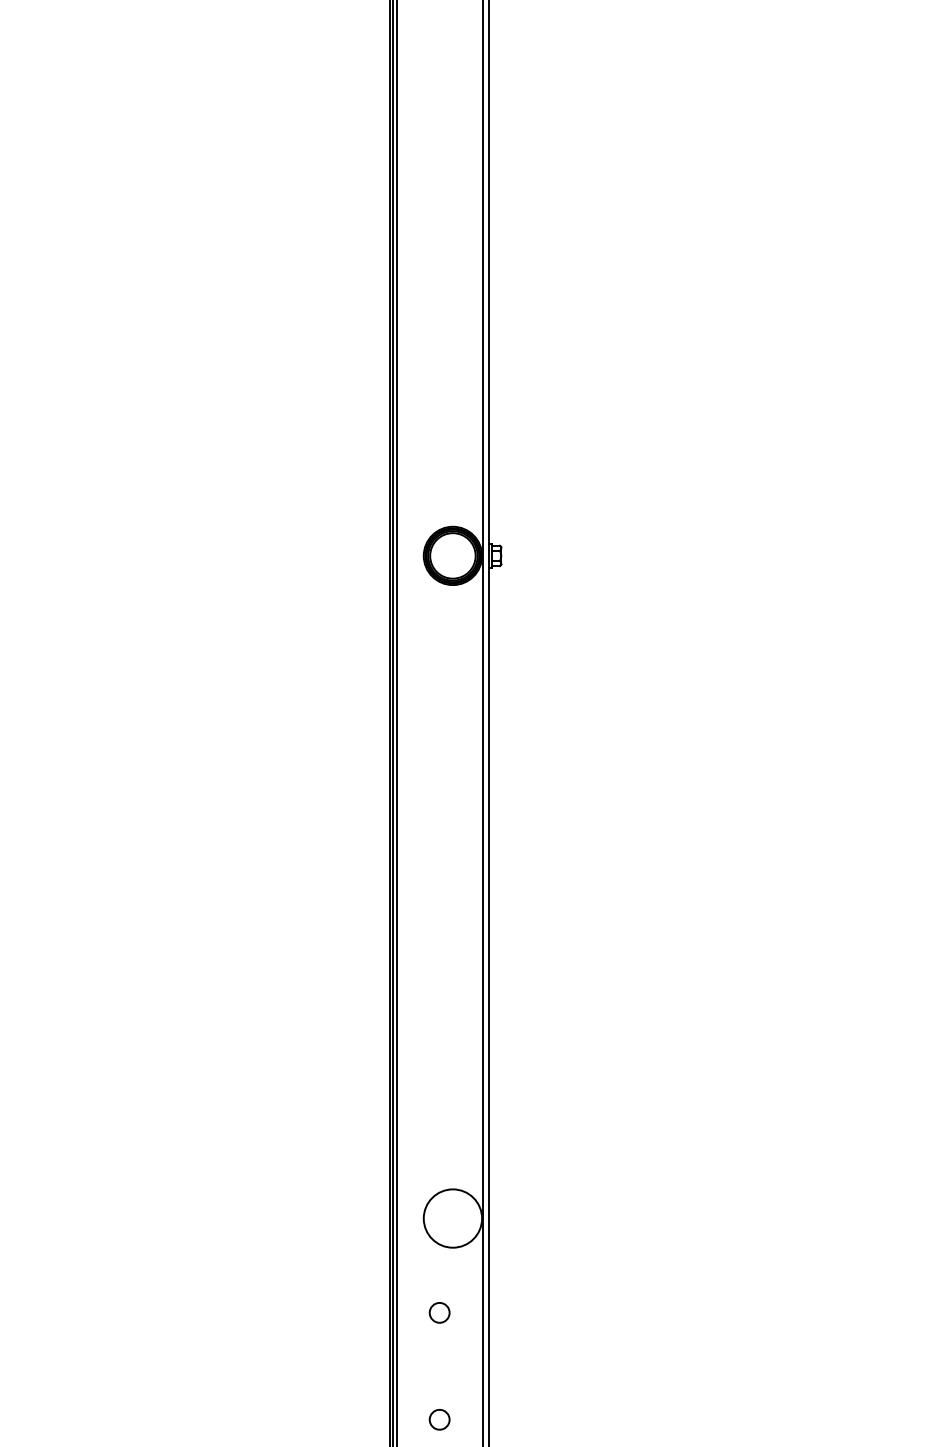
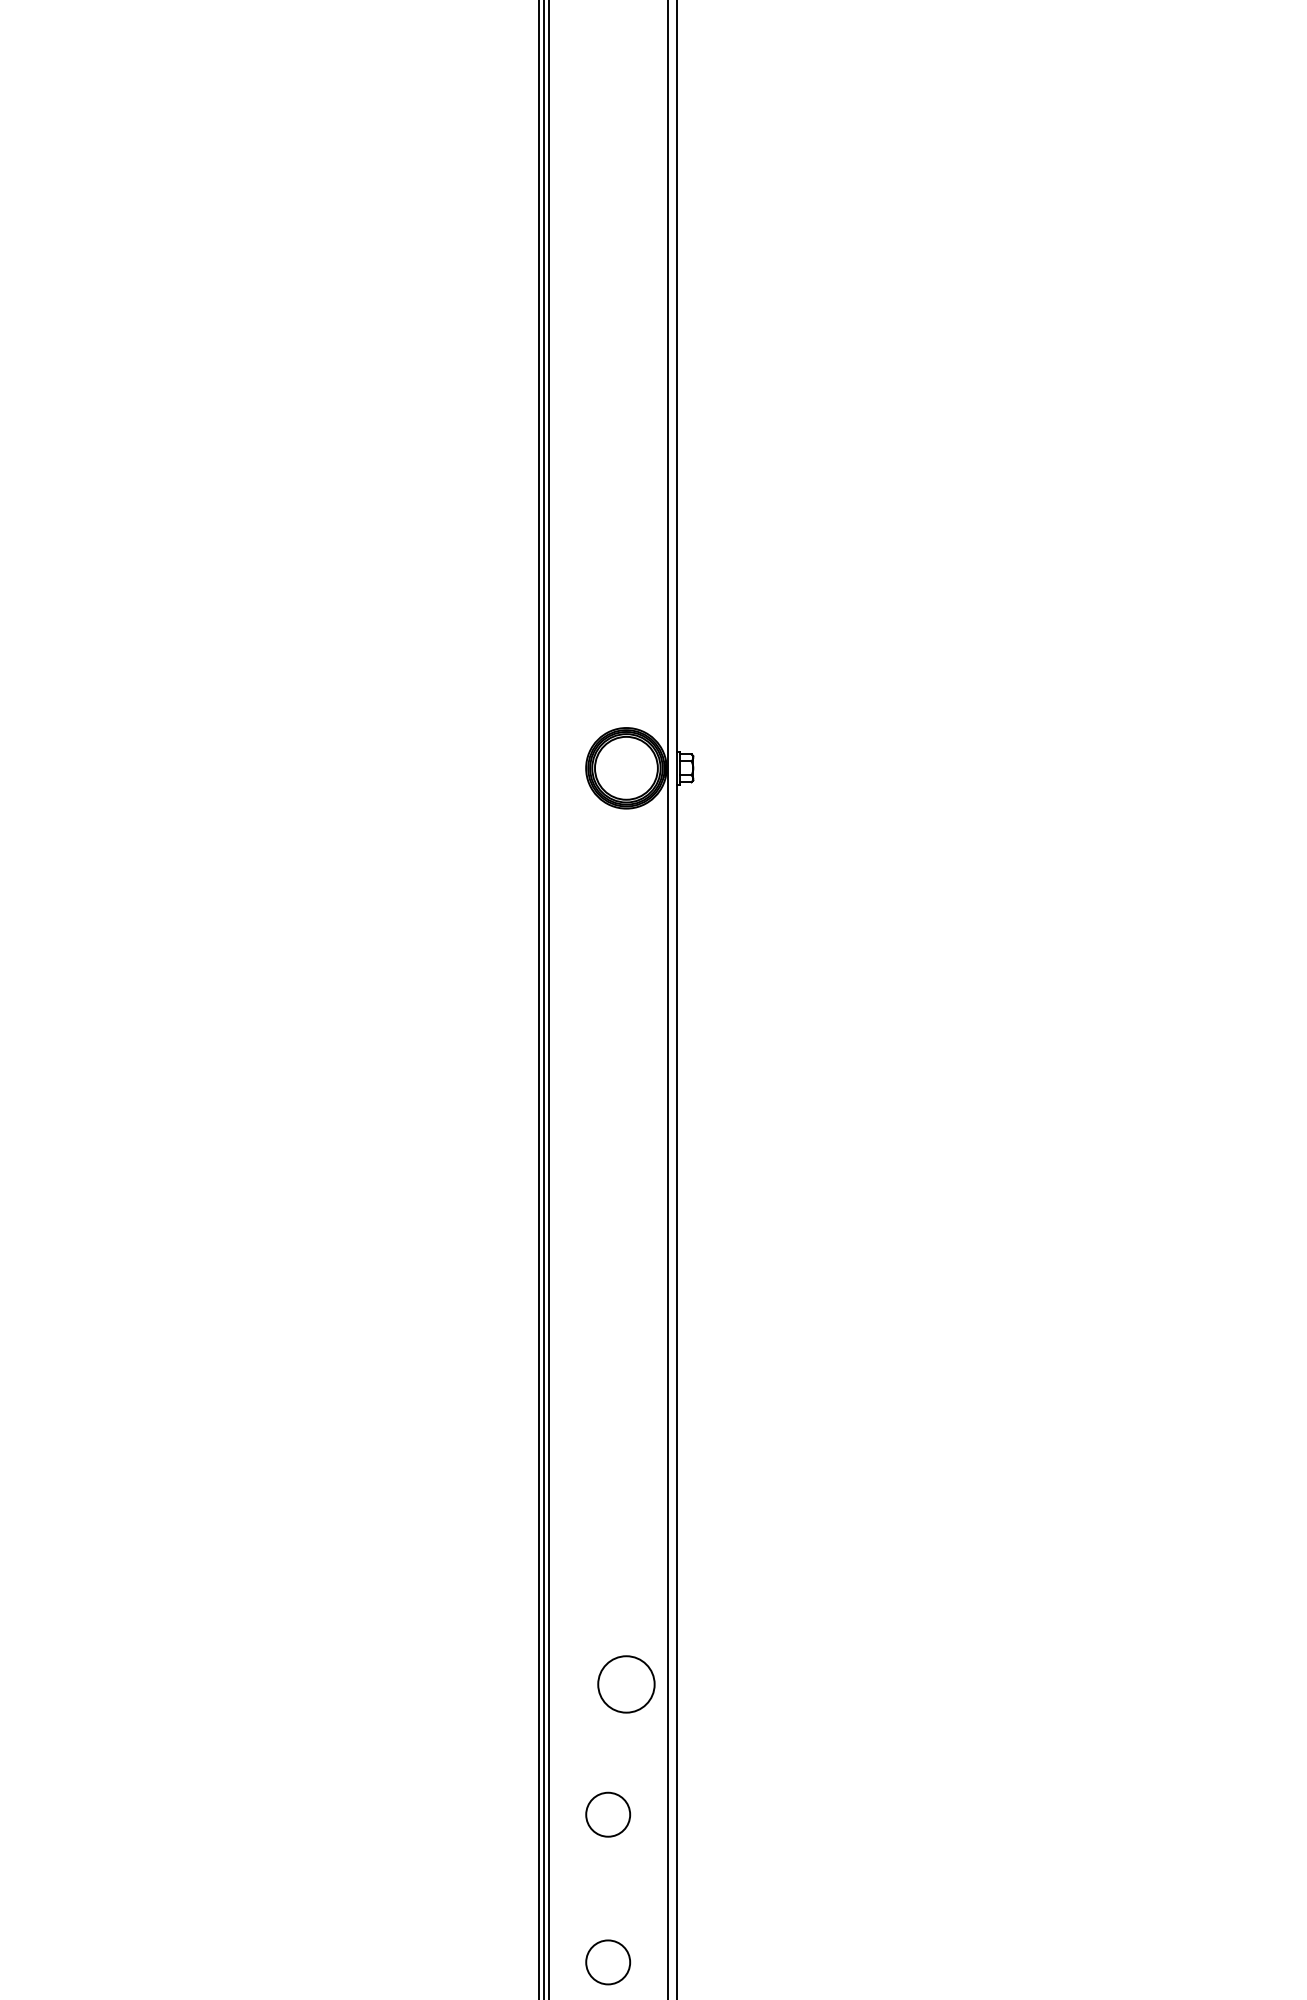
circle: (452, 1218) -> (626, 1684), size x0.7
circle: (439, 1312) -> (607, 1814), size x1.6
circle: (439, 1419) -> (607, 1962), size x1.6

